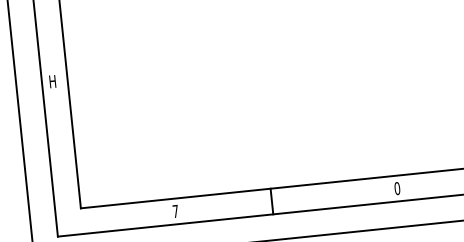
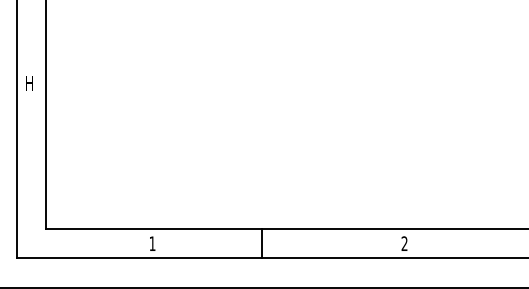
text: (397, 188) -> (404, 243), 0 -> 2
text: (175, 211) -> (152, 243), 7 -> 1

